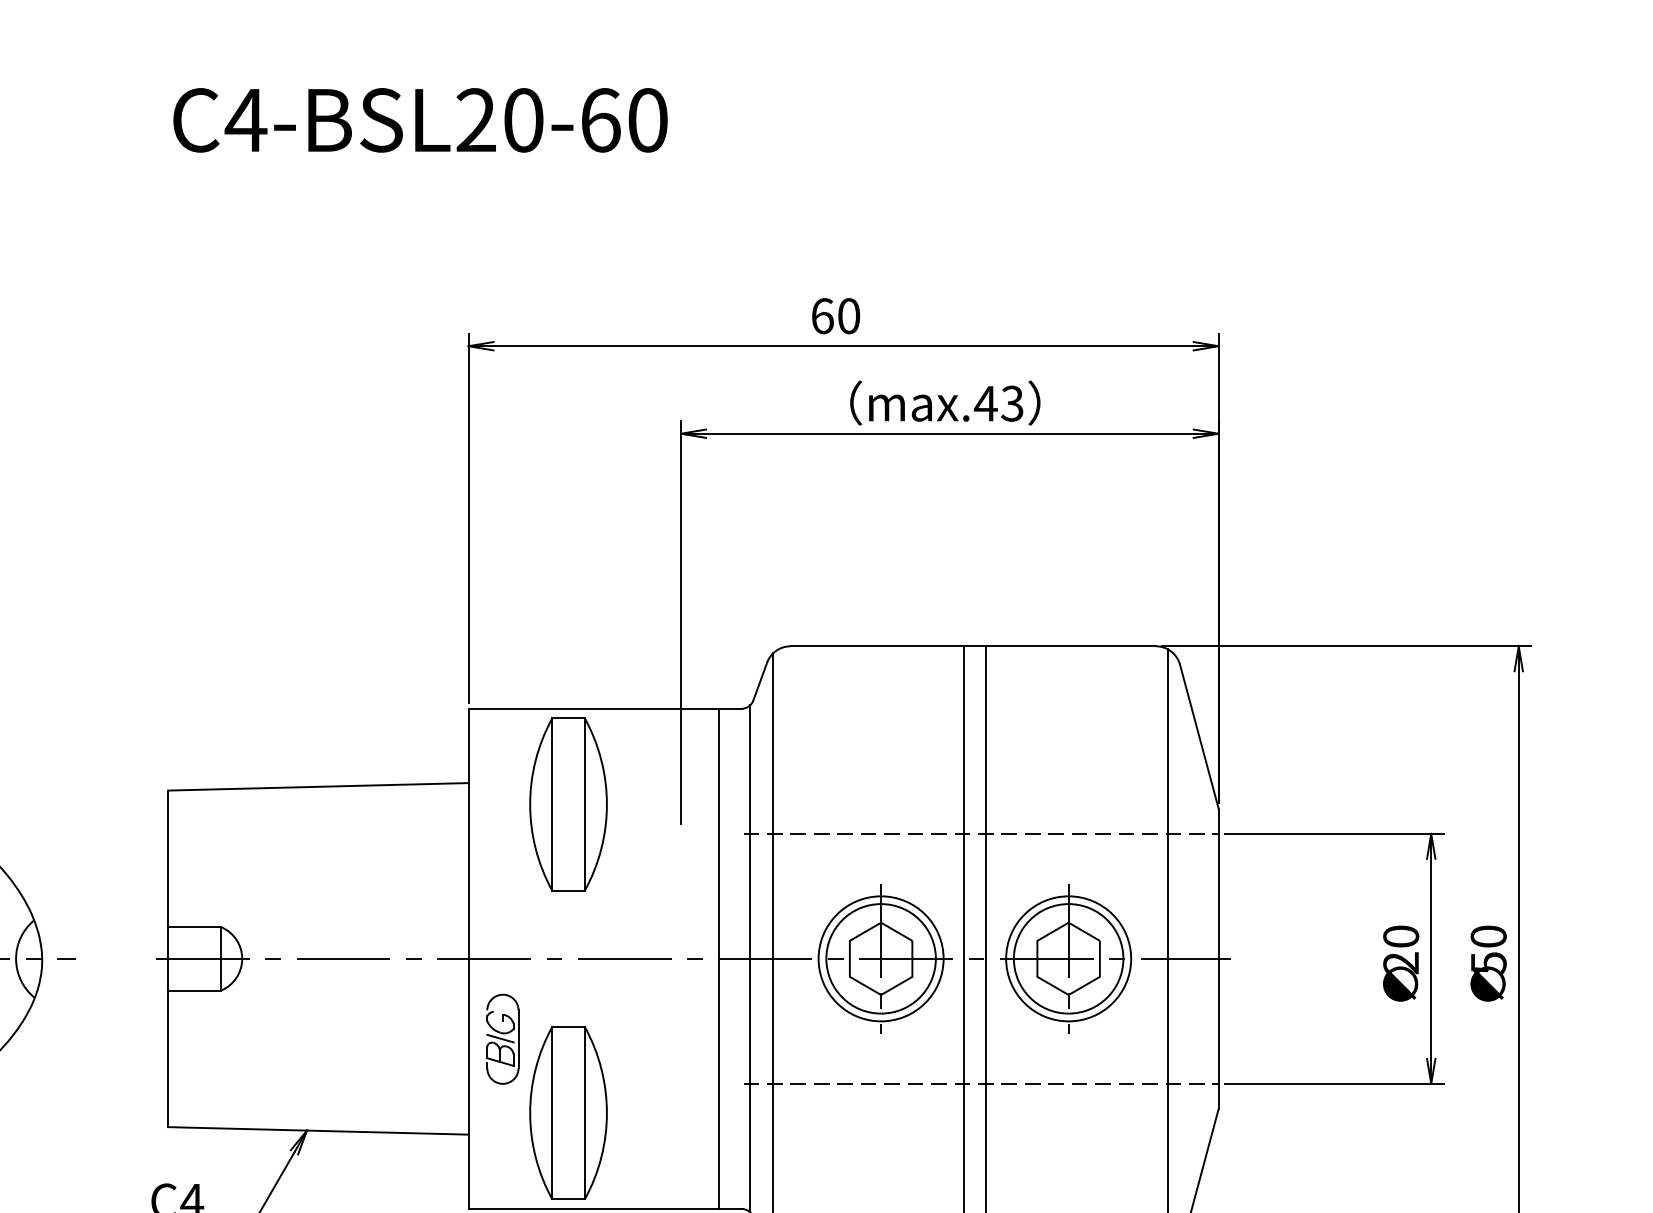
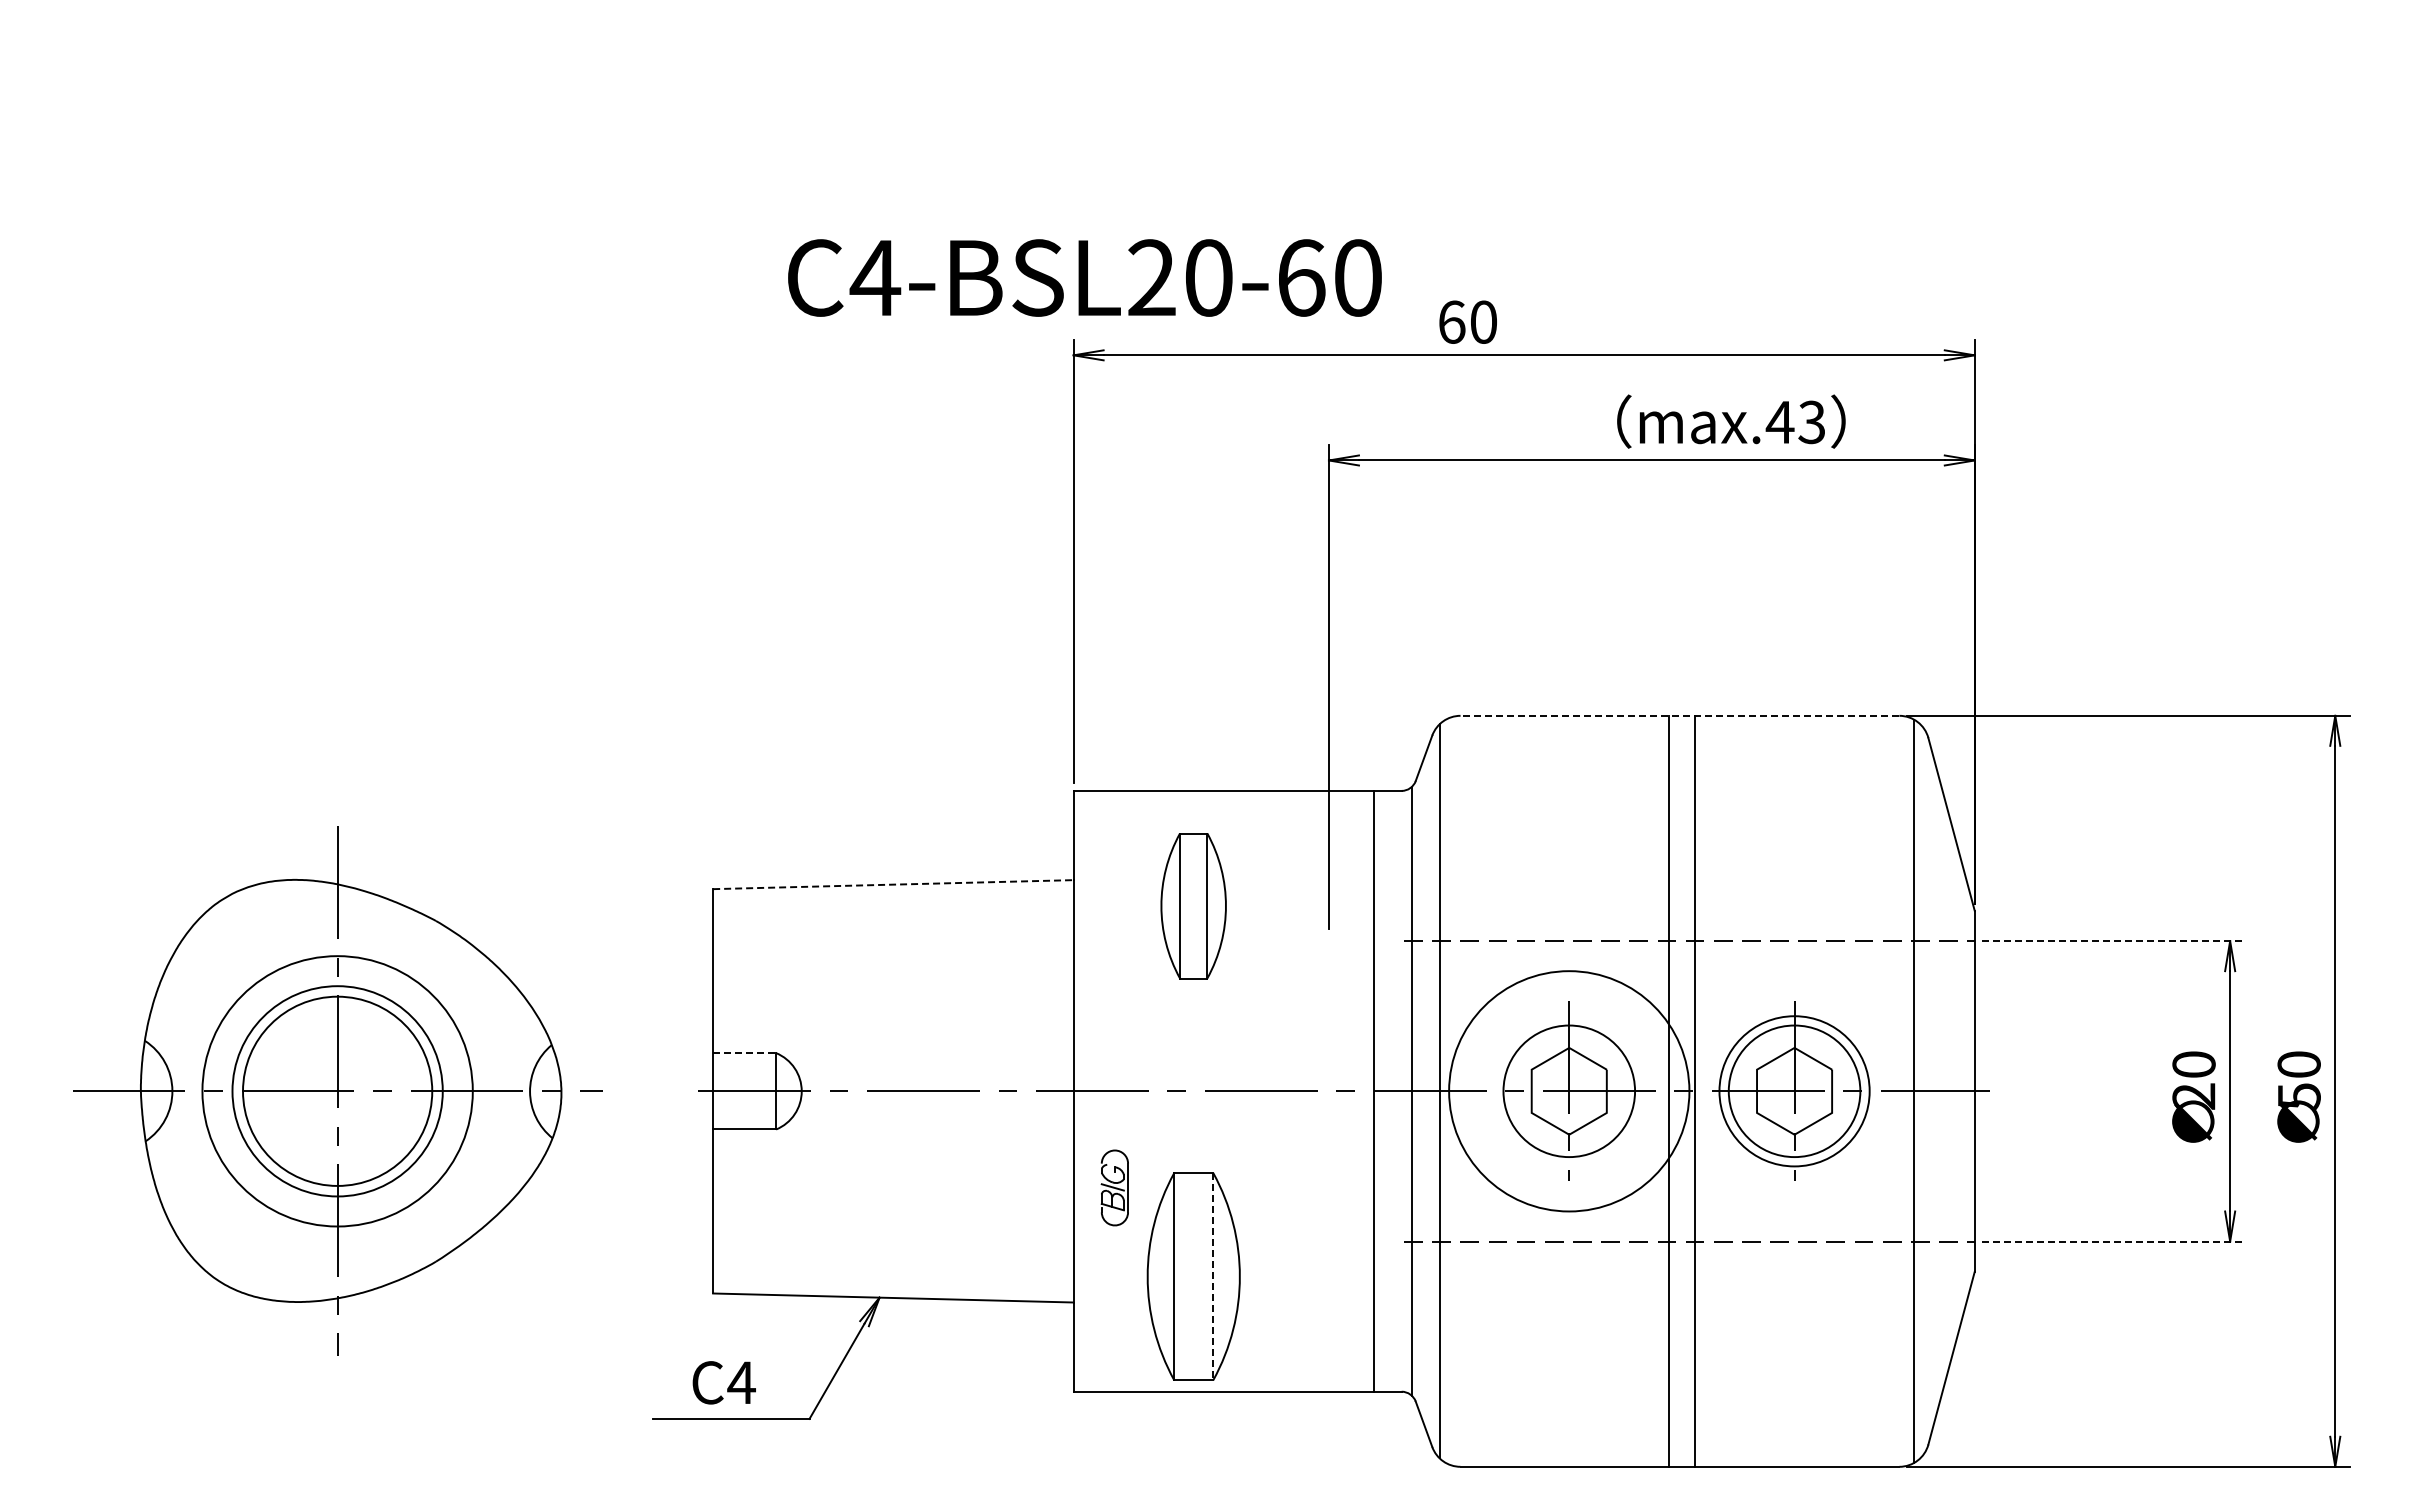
text: (420, 119) -> (1084, 277), moved
text: (835, 315) -> (1467, 321), moved
text: (945, 402) -> (1731, 421), moved
line: (972, 646) -> (1679, 715), solid -> dashed
line: (318, 786) -> (893, 884), solid -> dashed
part: (568, 804) -> (1193, 905), size x0.7
line: (1334, 834) -> (2114, 941), solid -> dashed
line: (194, 927) -> (744, 1053), solid -> dashed
circle: (881, 959) -> (1569, 1091), size x1.6
part: (502, 1038) -> (1114, 1187), size x0.7
line: (1334, 1083) -> (2114, 1241), solid -> dashed
line: (584, 1112) -> (1213, 1276), solid -> dashed

